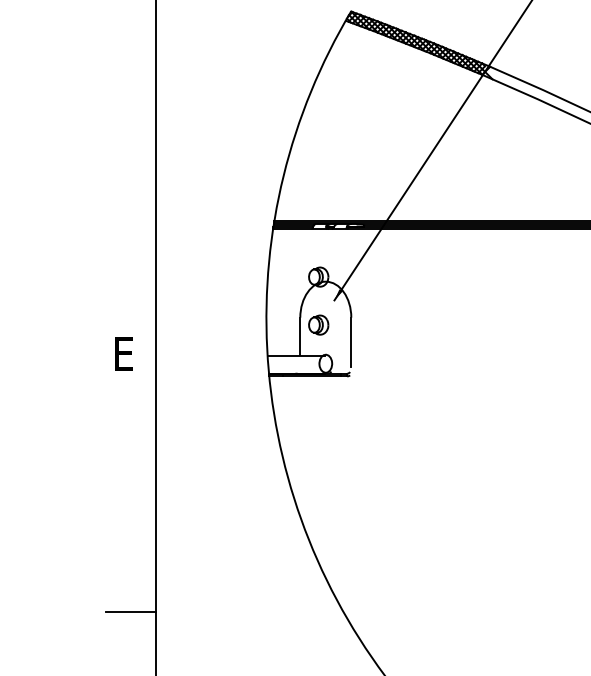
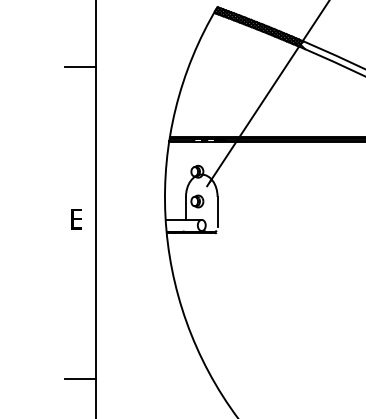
line: (130, 107) -> (80, 66), added

